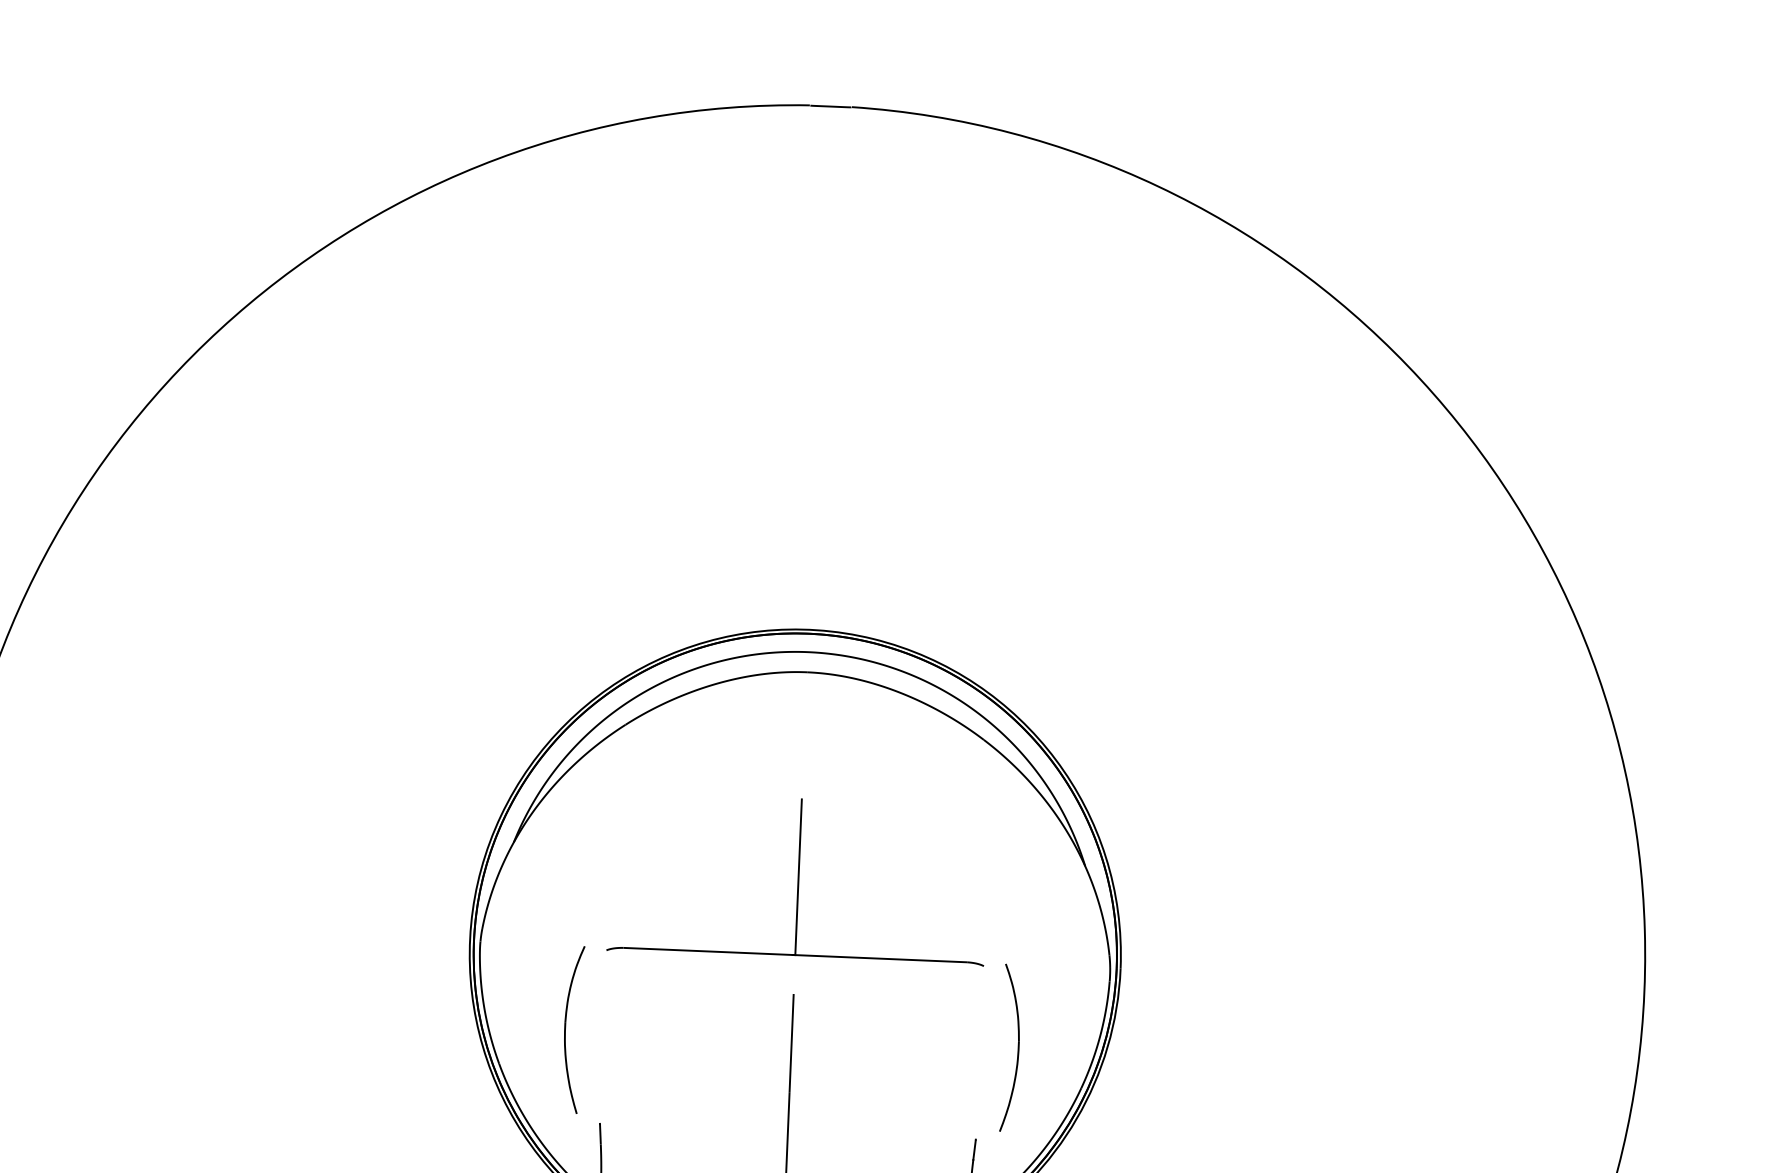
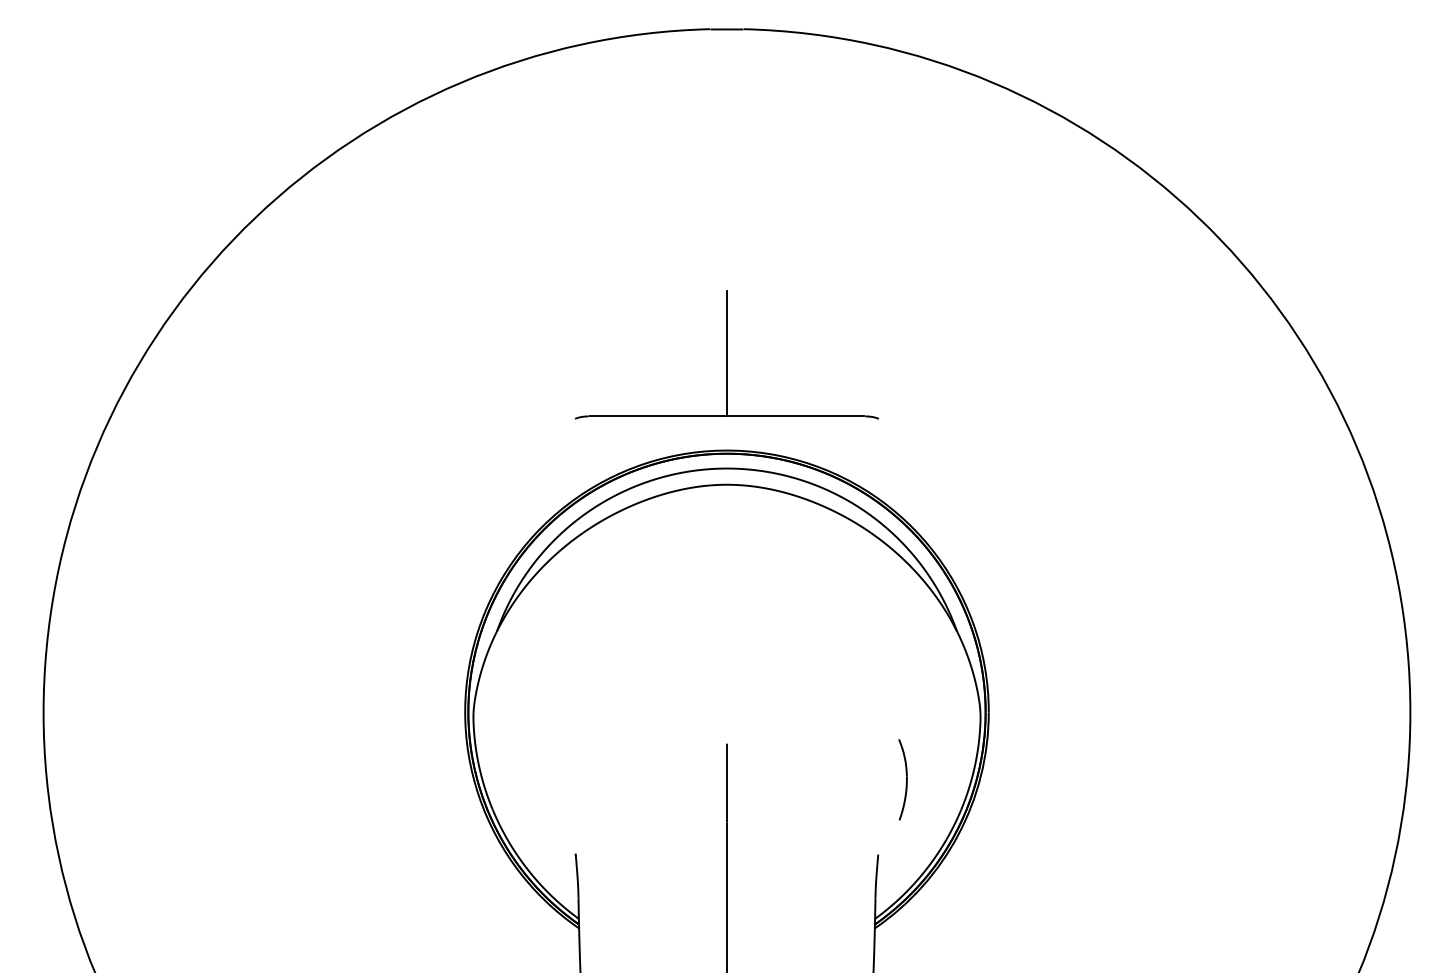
part: (797, 878) -> (726, 354), moved
part: (572, 1029) -> (550, 779), removed
part: (1009, 1047) -> (902, 779), size x0.6

